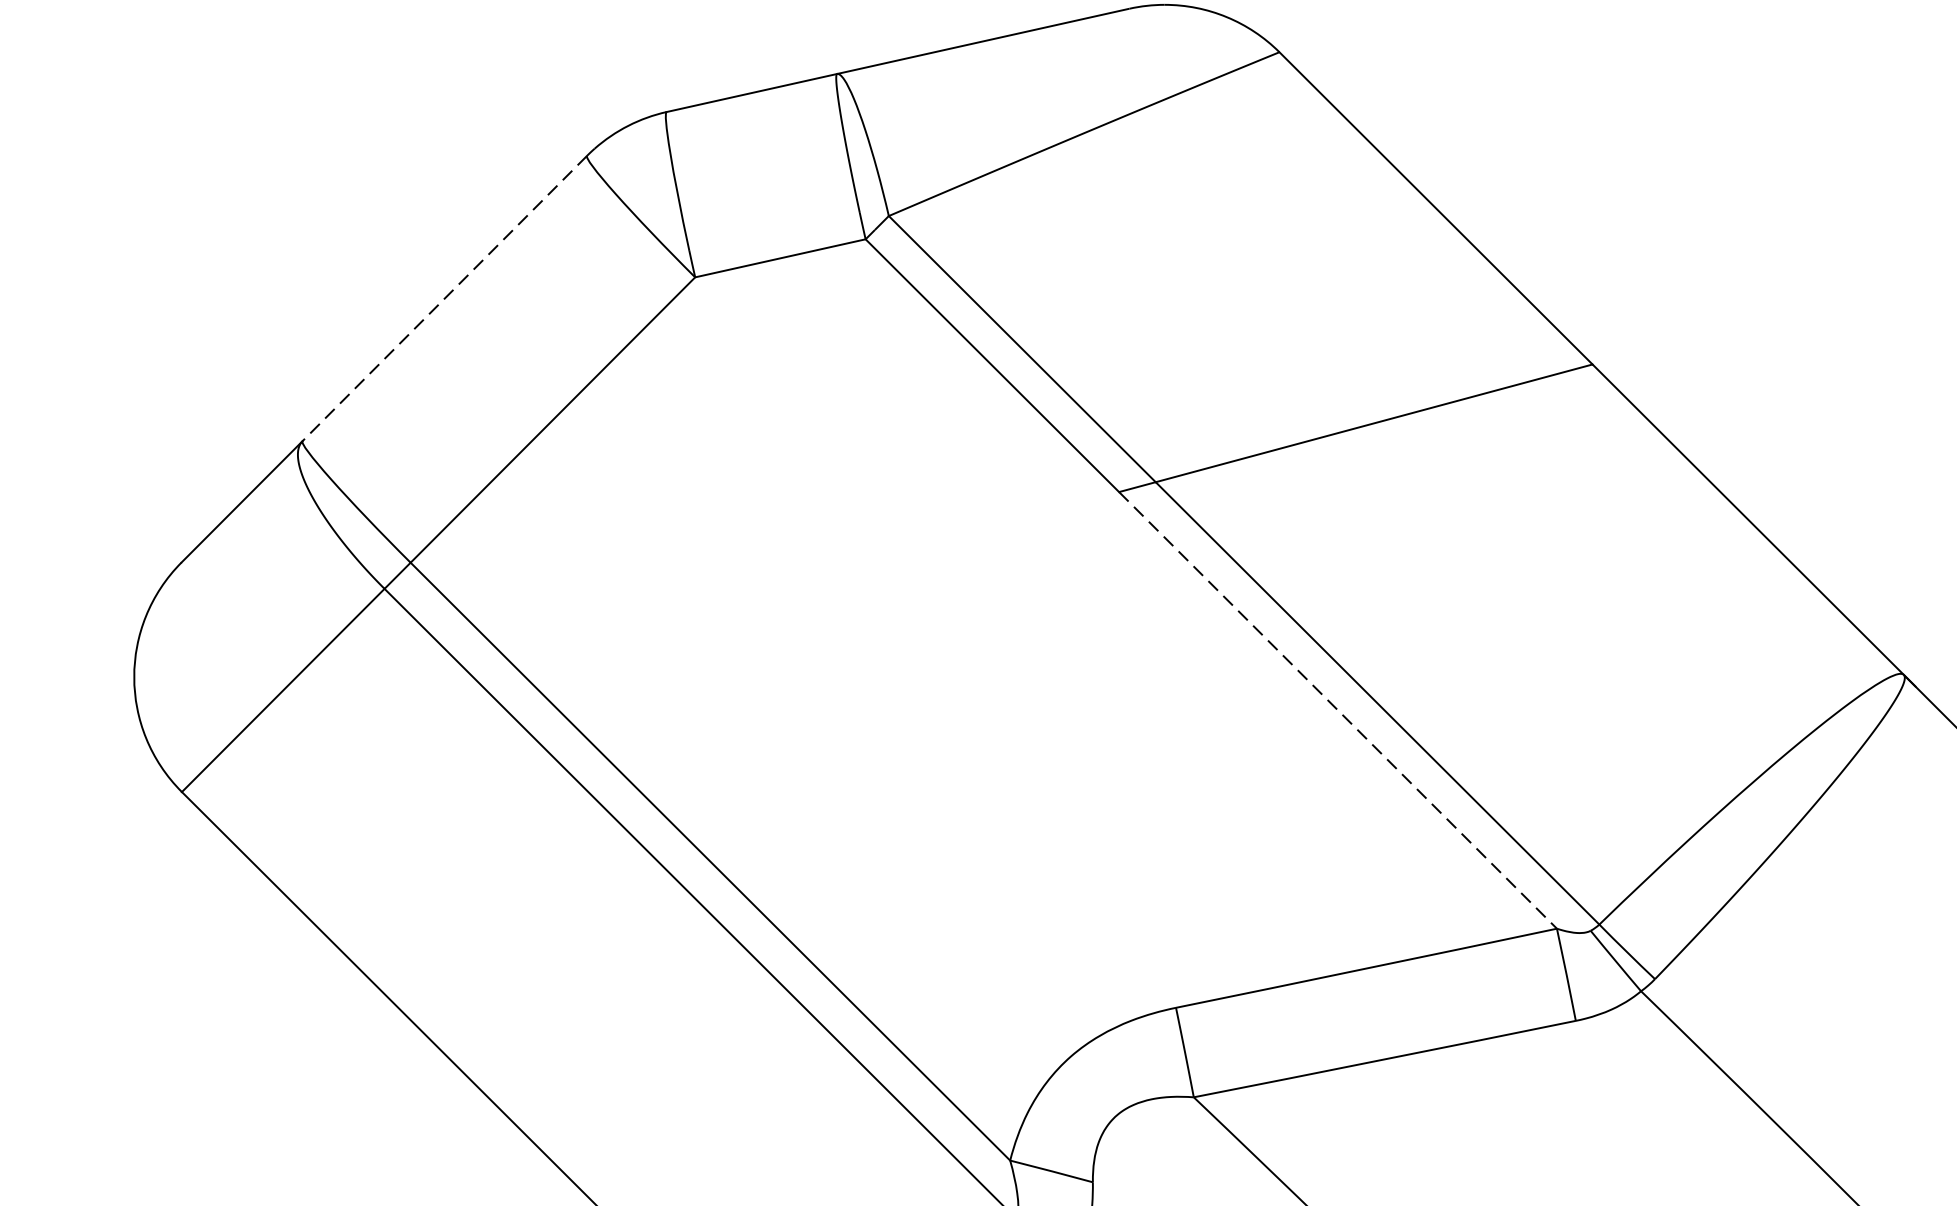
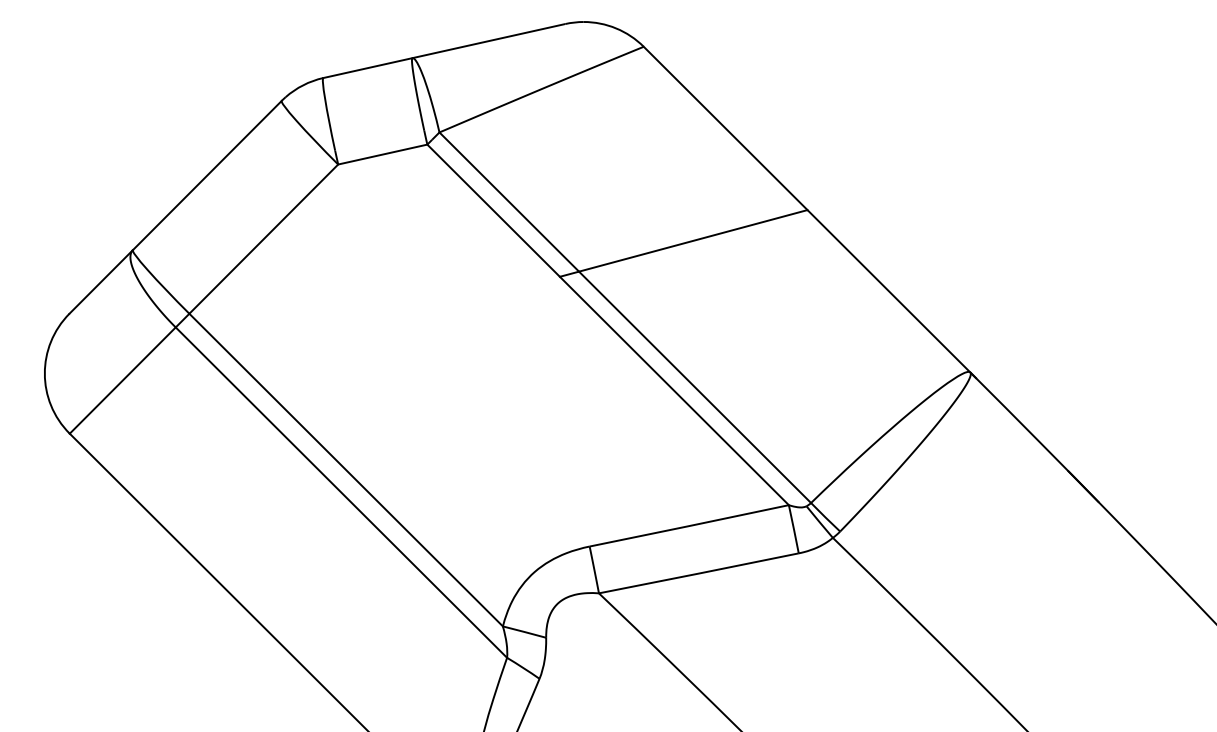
line: (443, 298) -> (206, 175), dashed -> solid
line: (1338, 709) -> (674, 390), dashed -> solid

